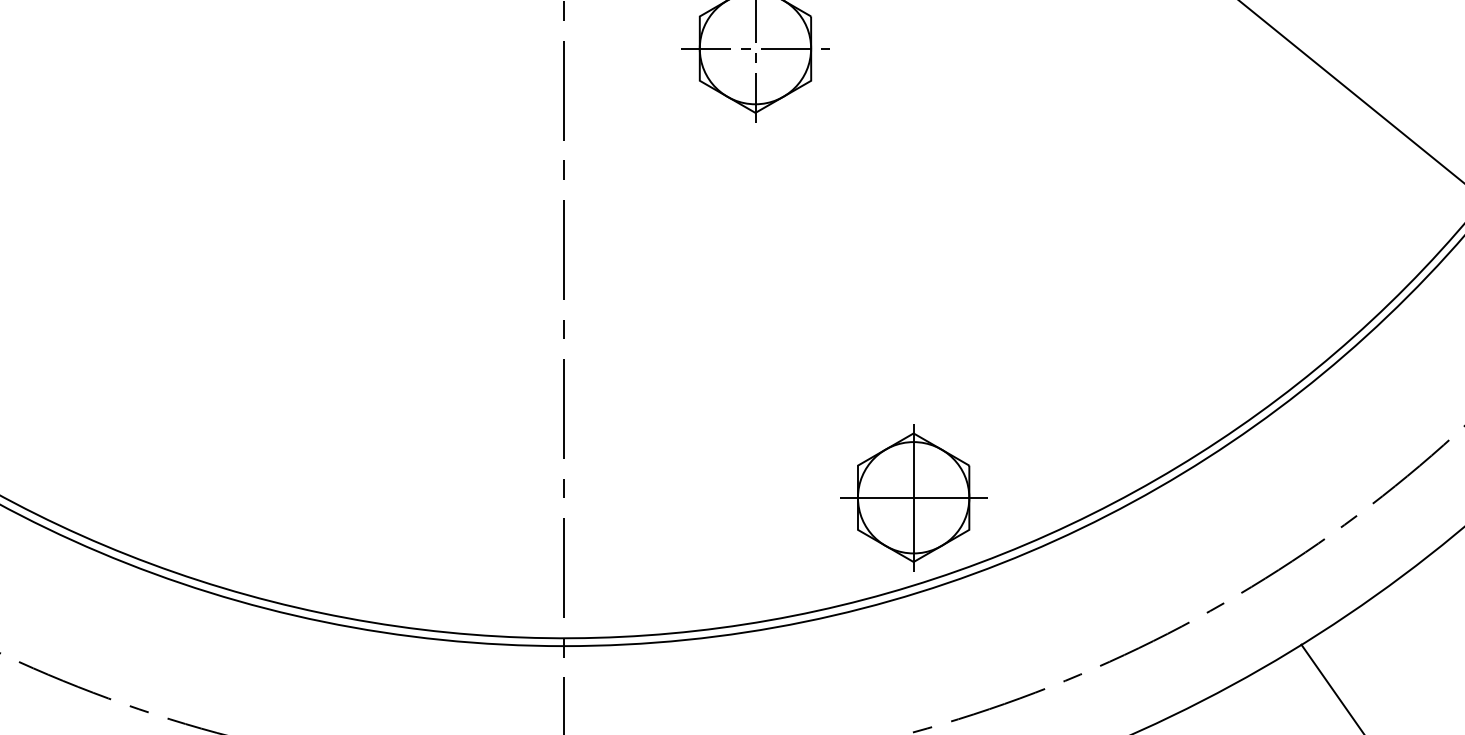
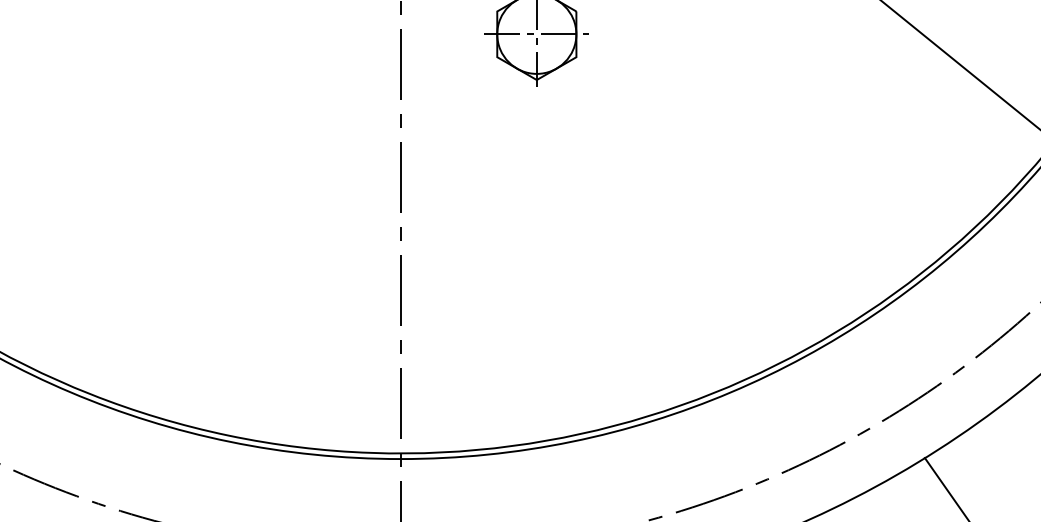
part: (913, 497) -> (649, 353), removed

